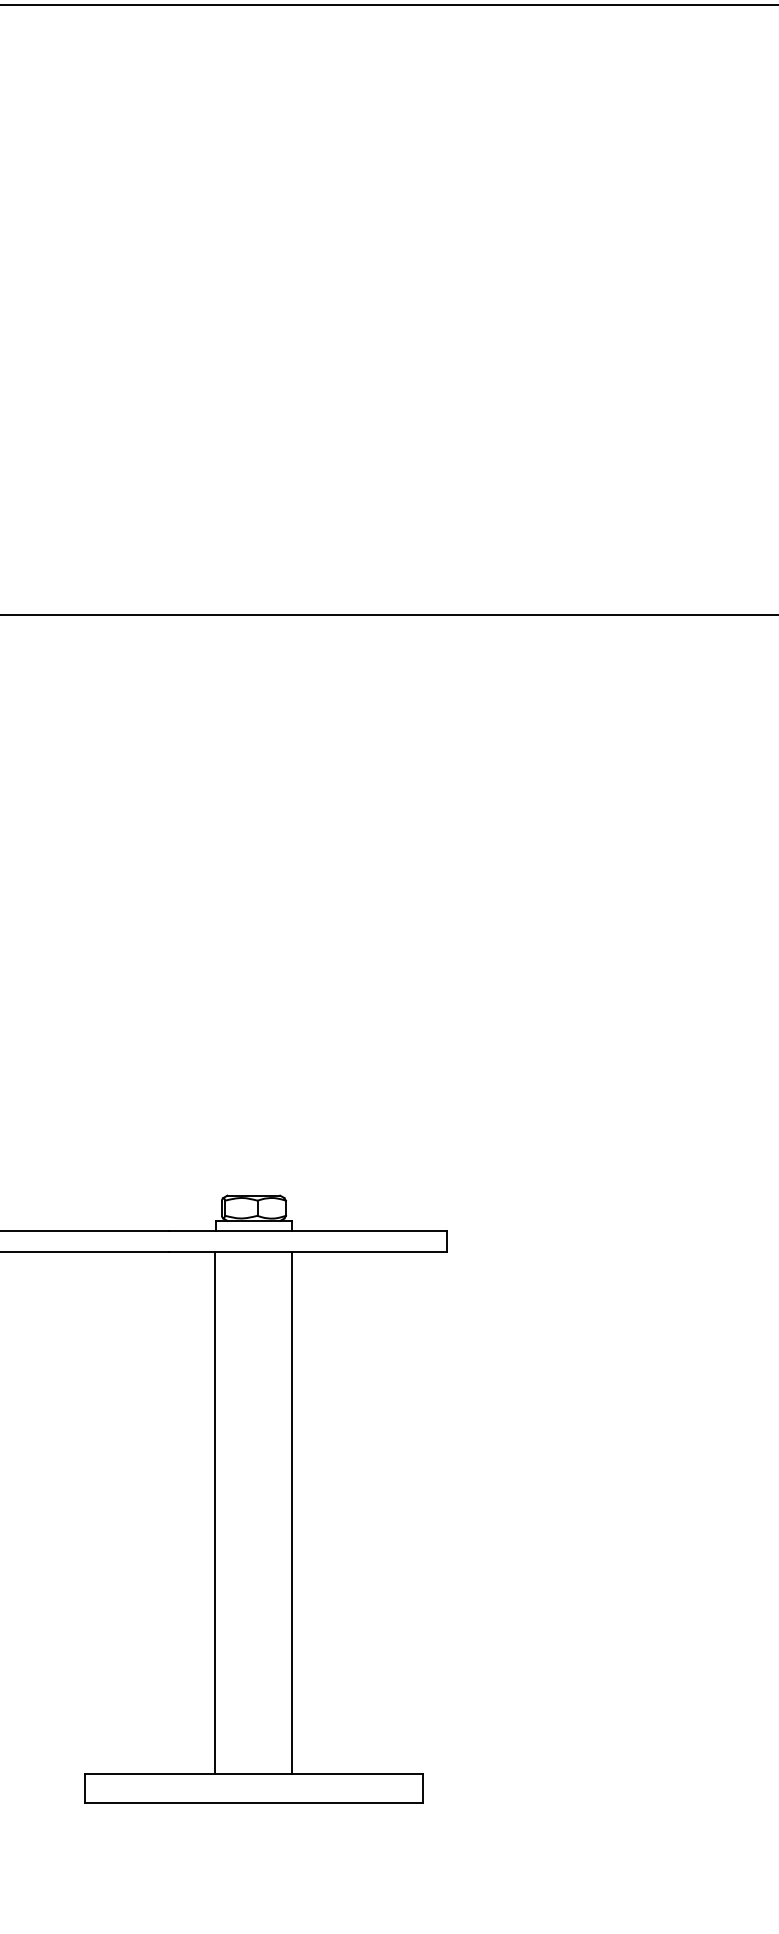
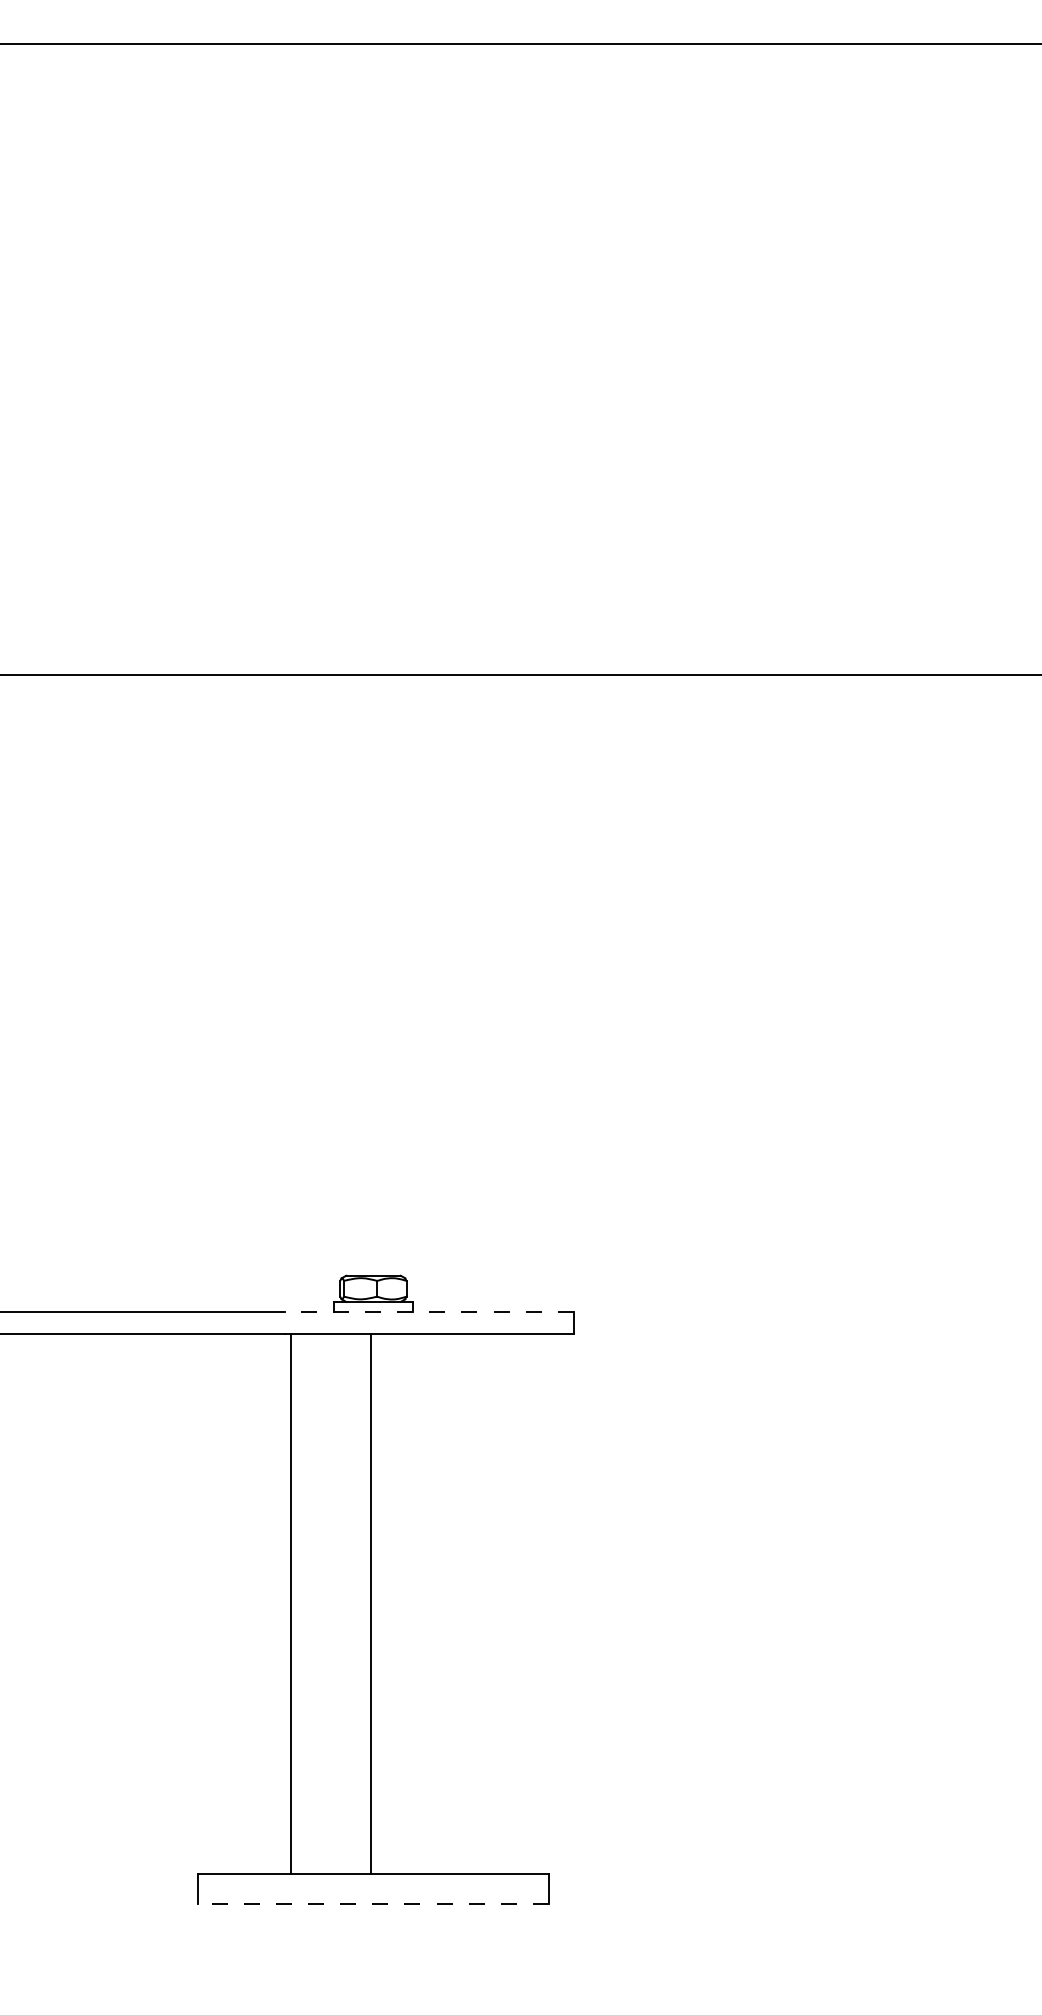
line: (307, 1230) -> (428, 1311), solid -> dashed
line: (215, 1512) -> (291, 1603), moved
line: (292, 1512) -> (371, 1603), moved
line: (253, 1802) -> (373, 1903), solid -> dashed

